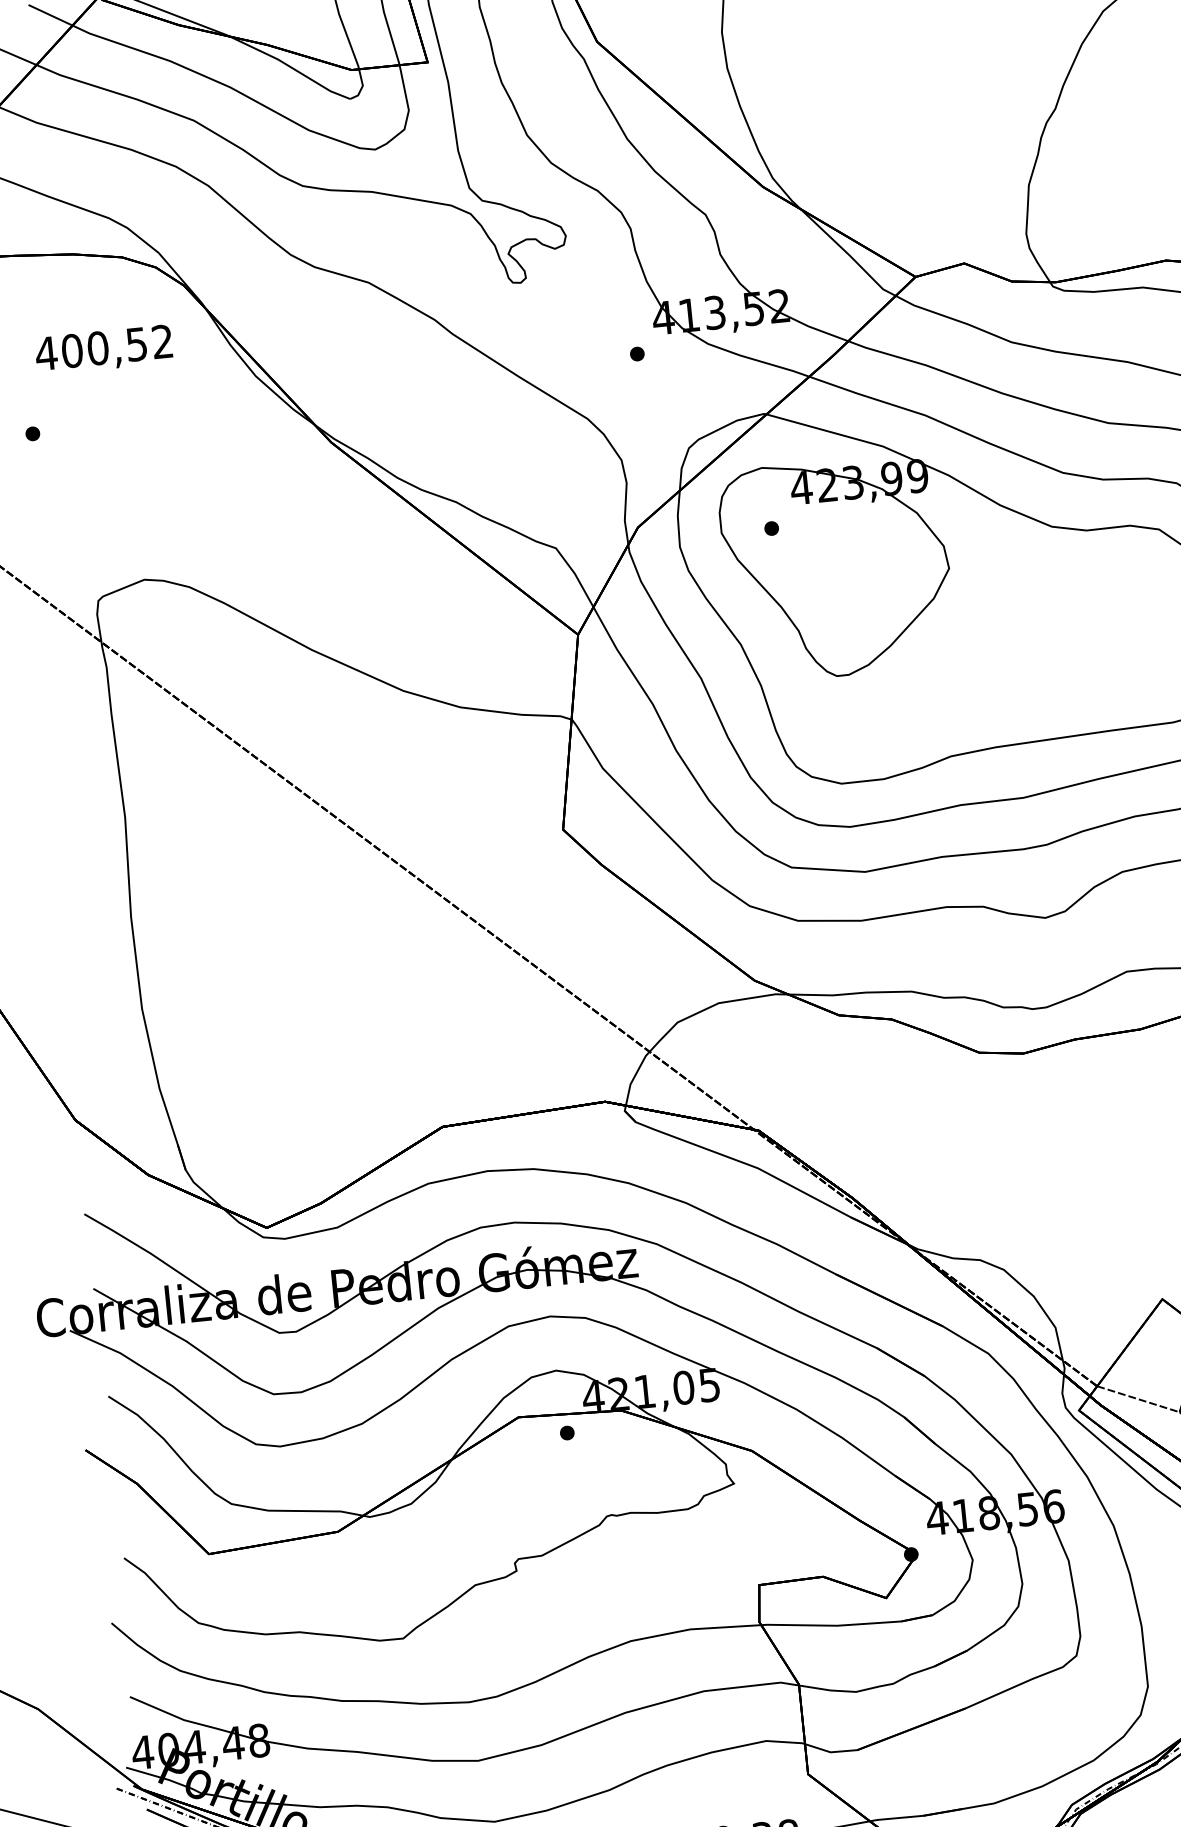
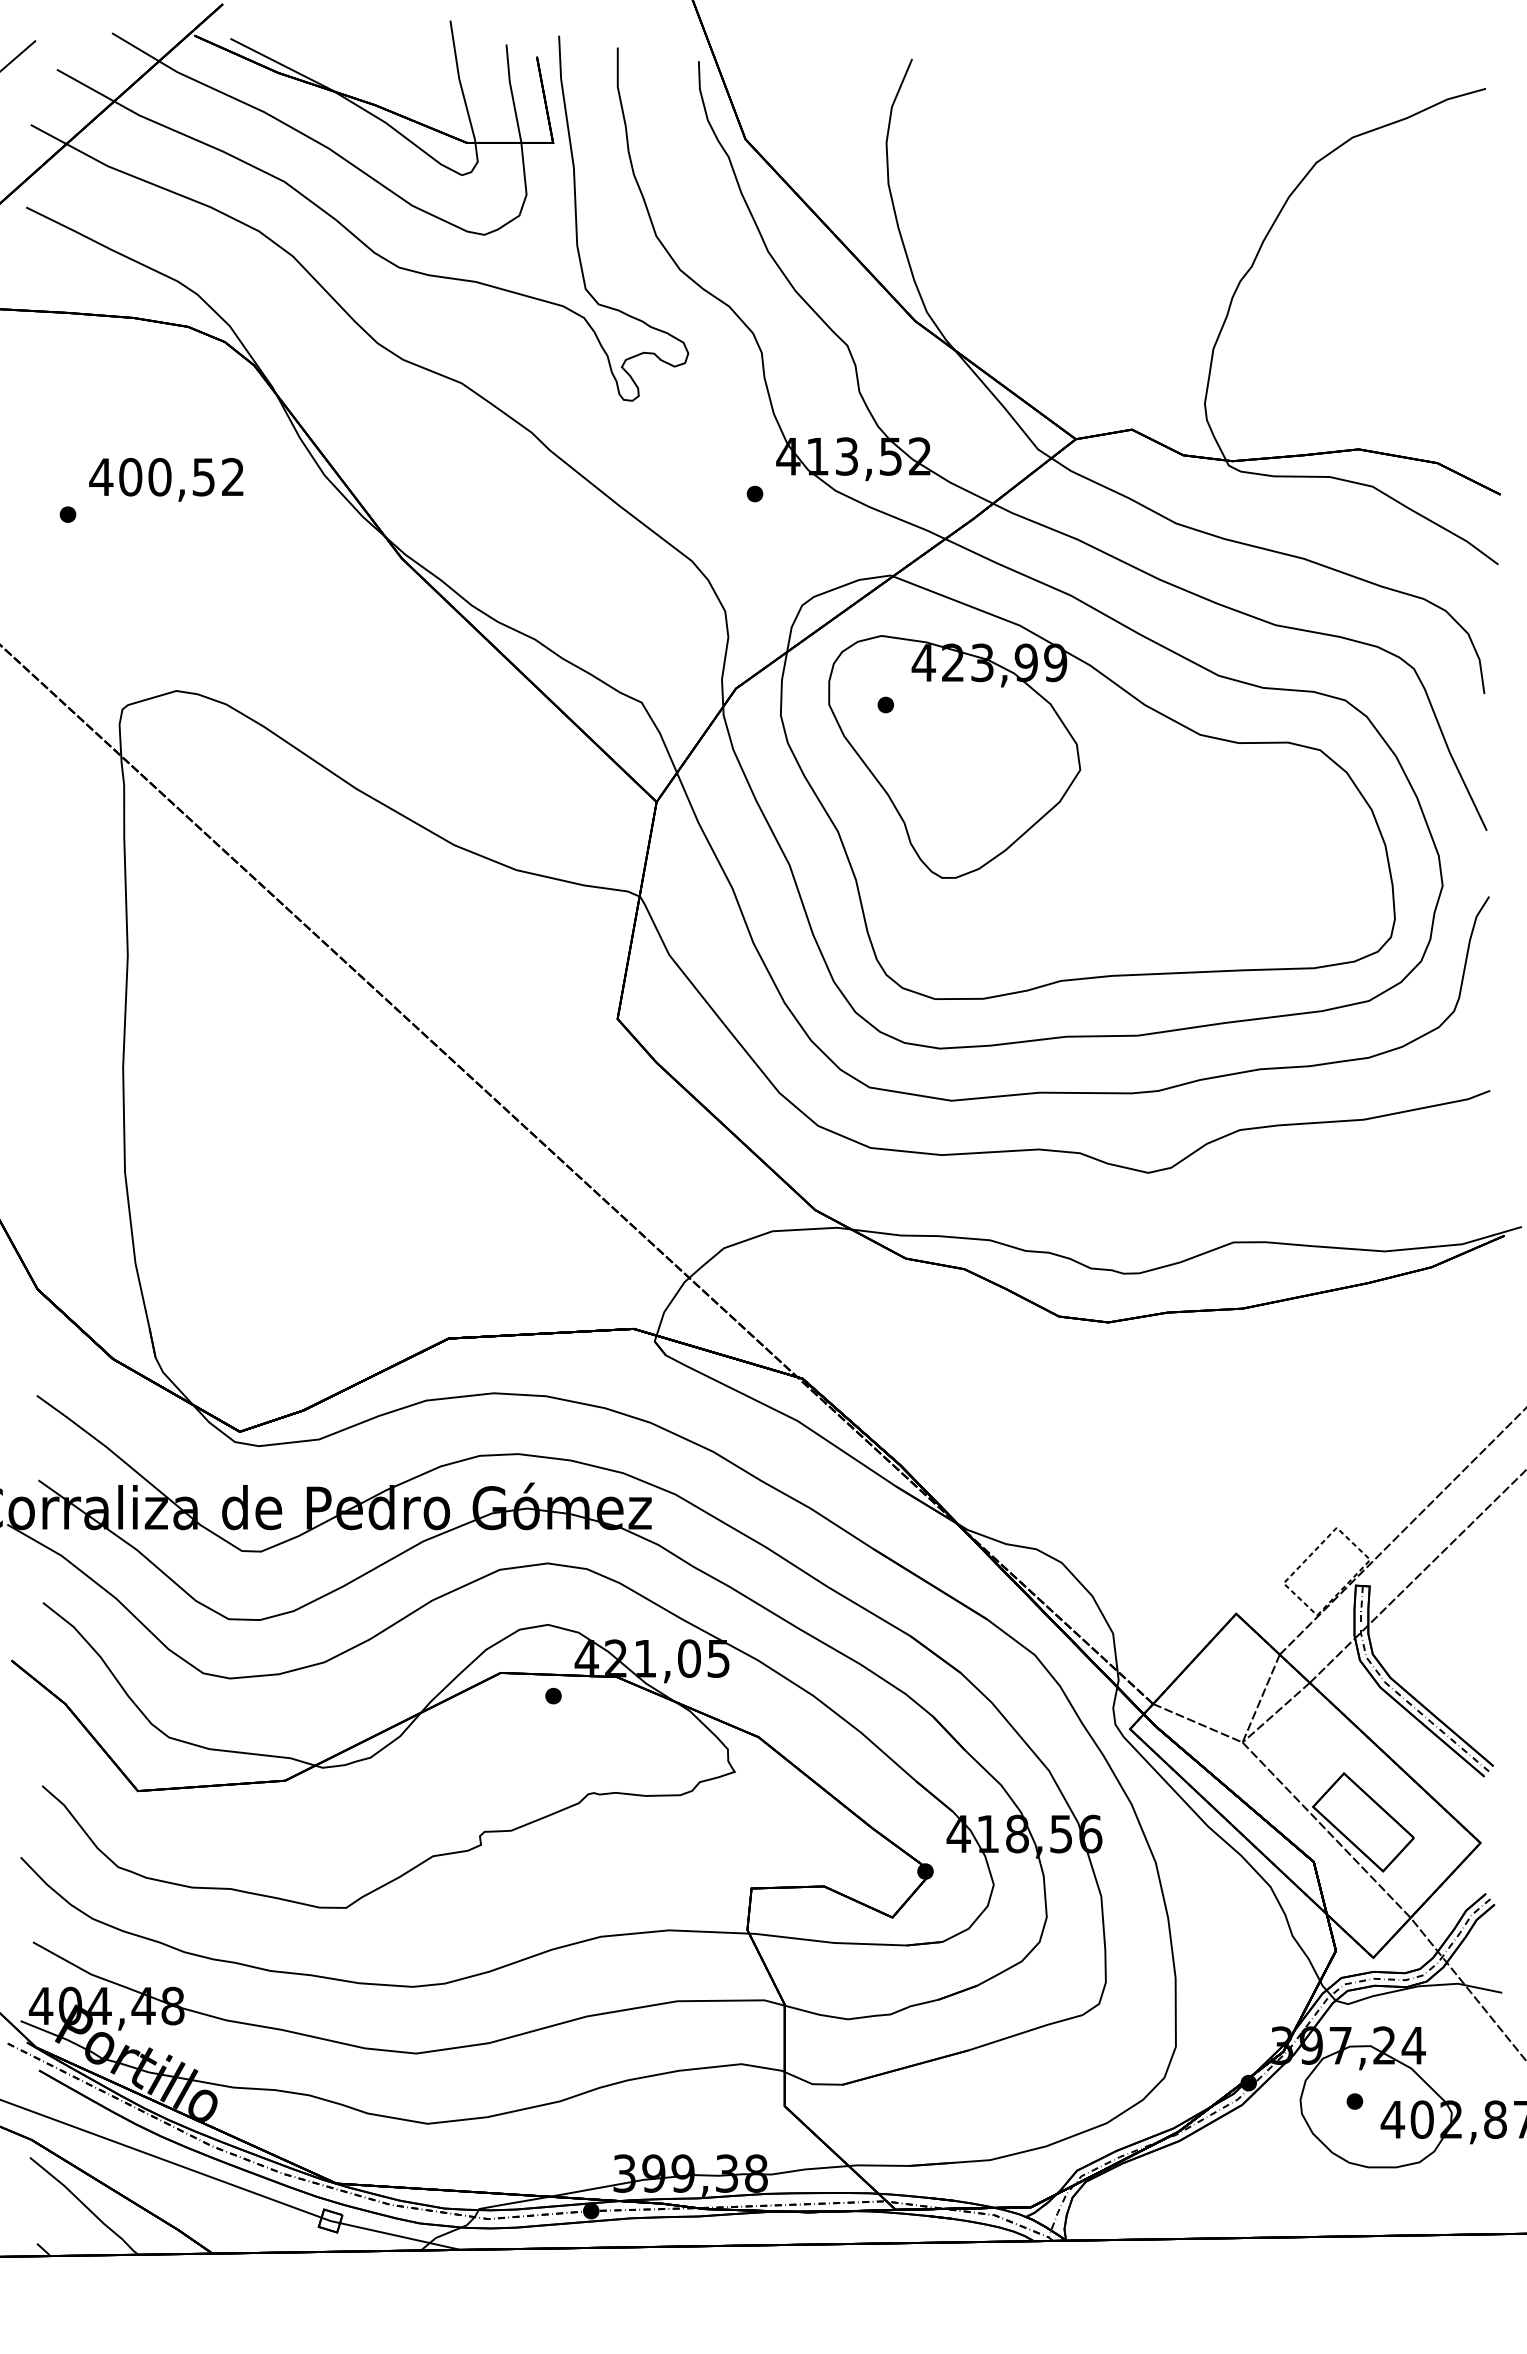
text: (104, 349) -> (166, 479), moved

